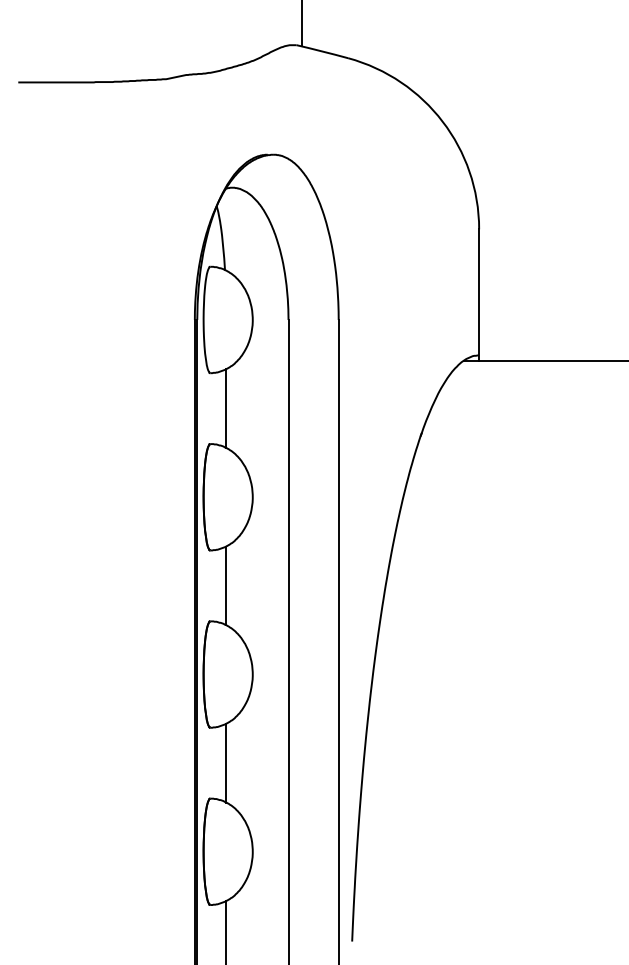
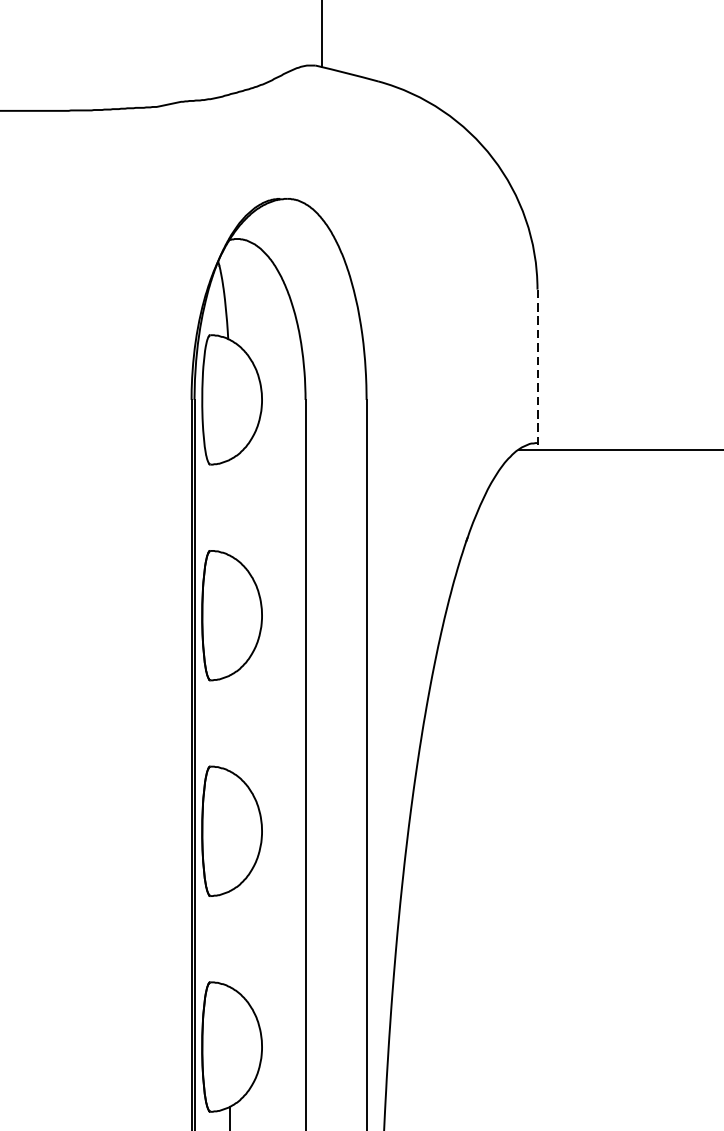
line: (479, 295) -> (537, 370), solid -> dashed
line: (226, 408) -> (230, 507), removed
line: (226, 585) -> (230, 722), removed
line: (226, 762) -> (230, 938), removed

